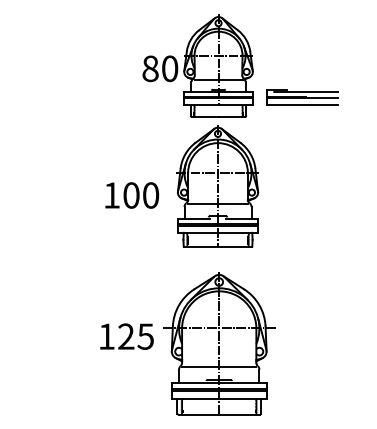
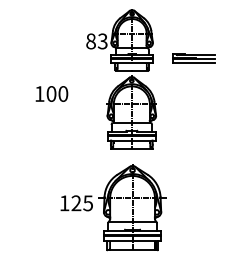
text: (169, 68) -> (102, 41), 80 -> 83
part: (301, 97) -> (193, 58), moved
text: (131, 194) -> (51, 93), moved

